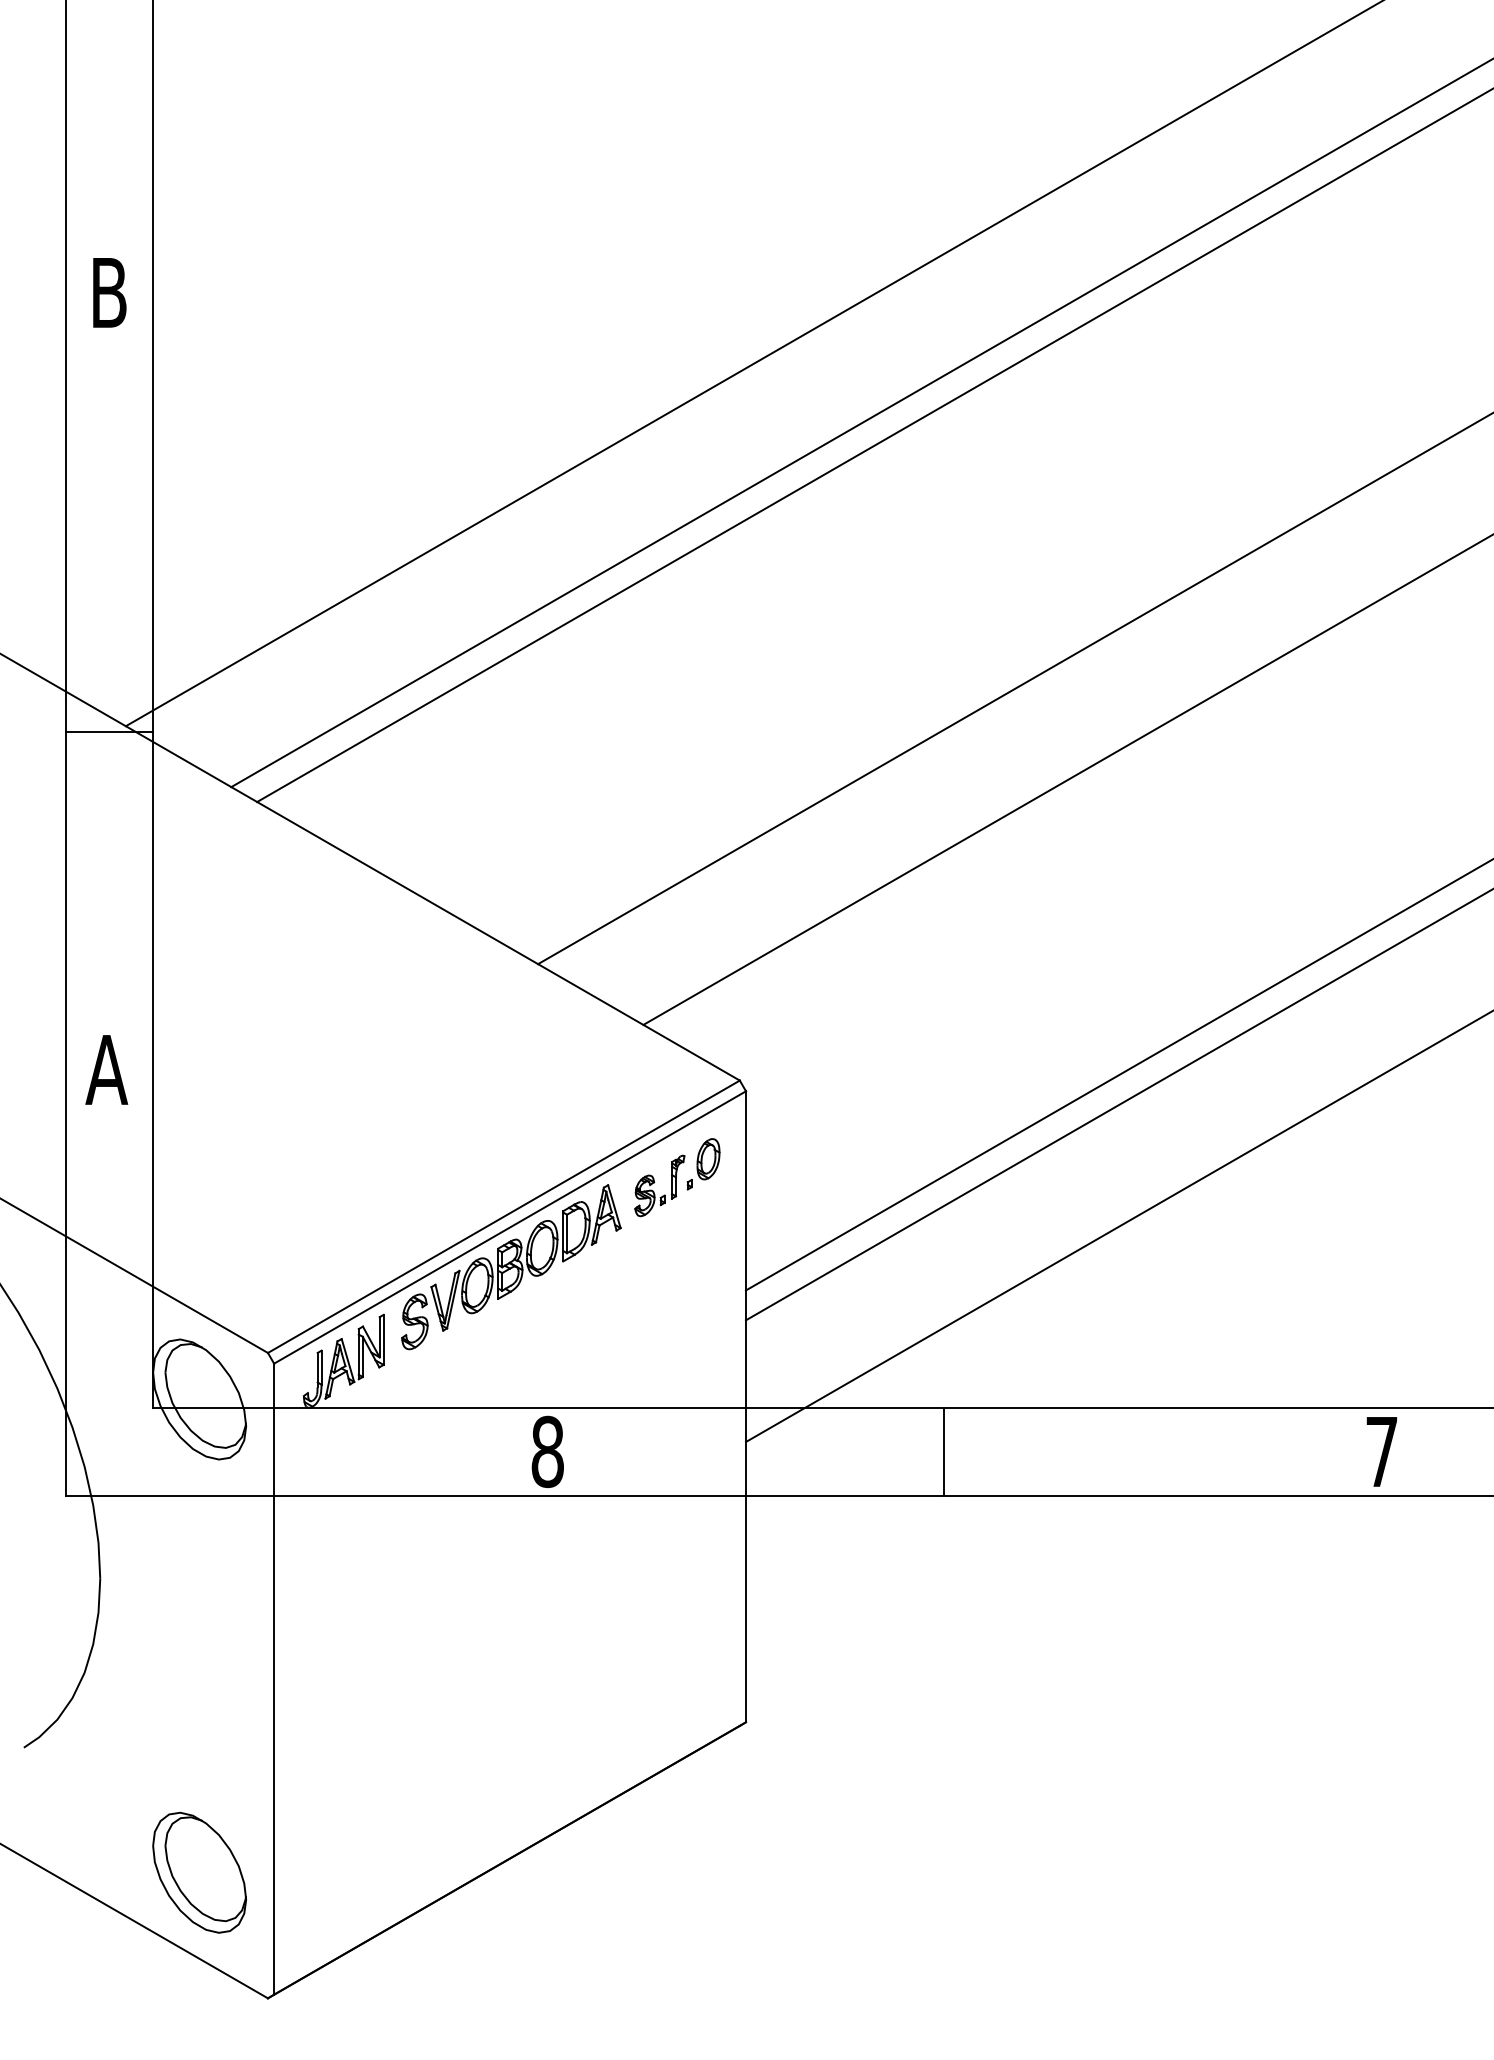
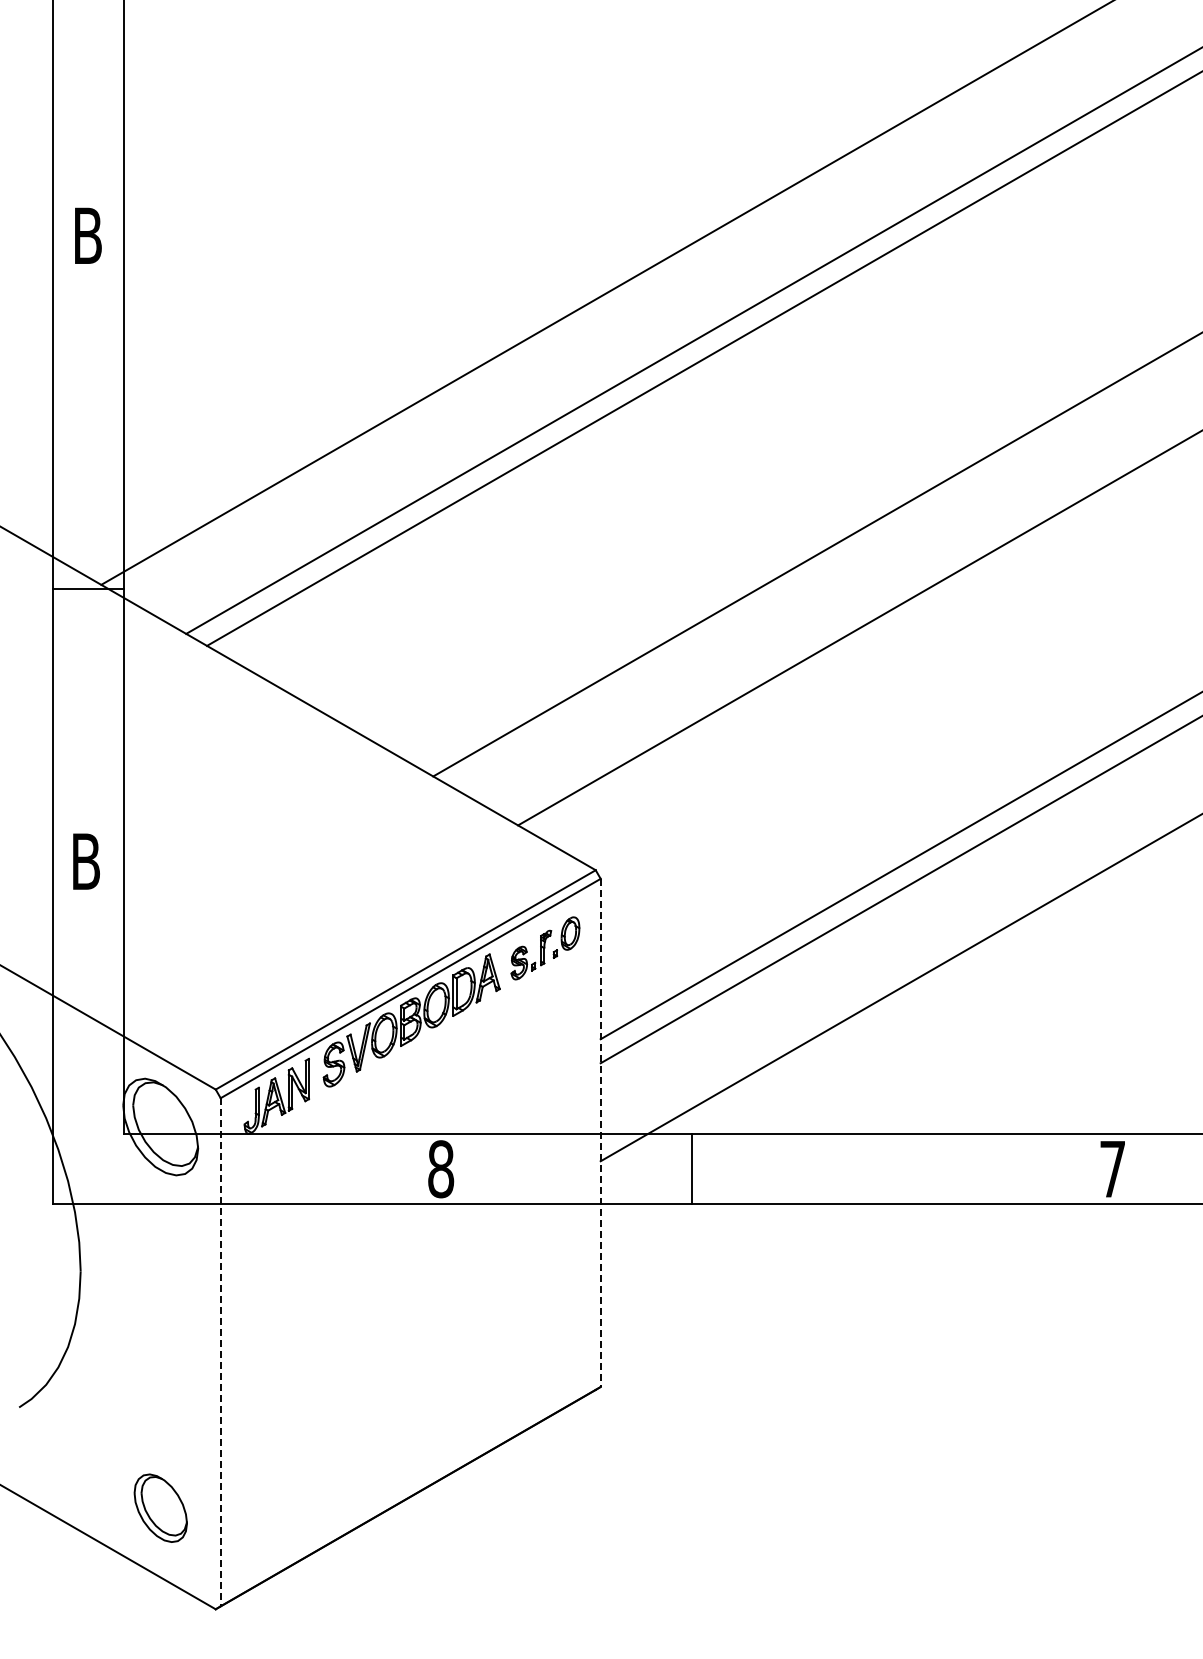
text: (106, 1069) -> (85, 861), A -> B
line: (745, 1407) -> (600, 1133), solid -> dashed
line: (943, 1450) -> (691, 1168), moved
line: (273, 1679) -> (220, 1352), solid -> dashed
part: (199, 1873) -> (160, 1508), size x0.7

